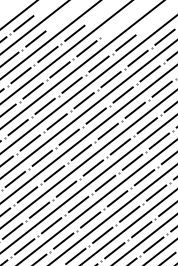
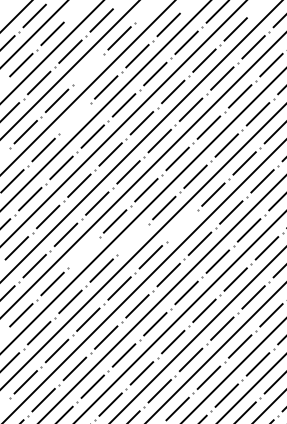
line: (60, 69) -> (88, 69), removed
line: (44, 106) -> (74, 118), removed
line: (117, 198) -> (181, 225), removed
line: (78, 204) -> (132, 239), removed
line: (39, 210) -> (83, 252), removed

